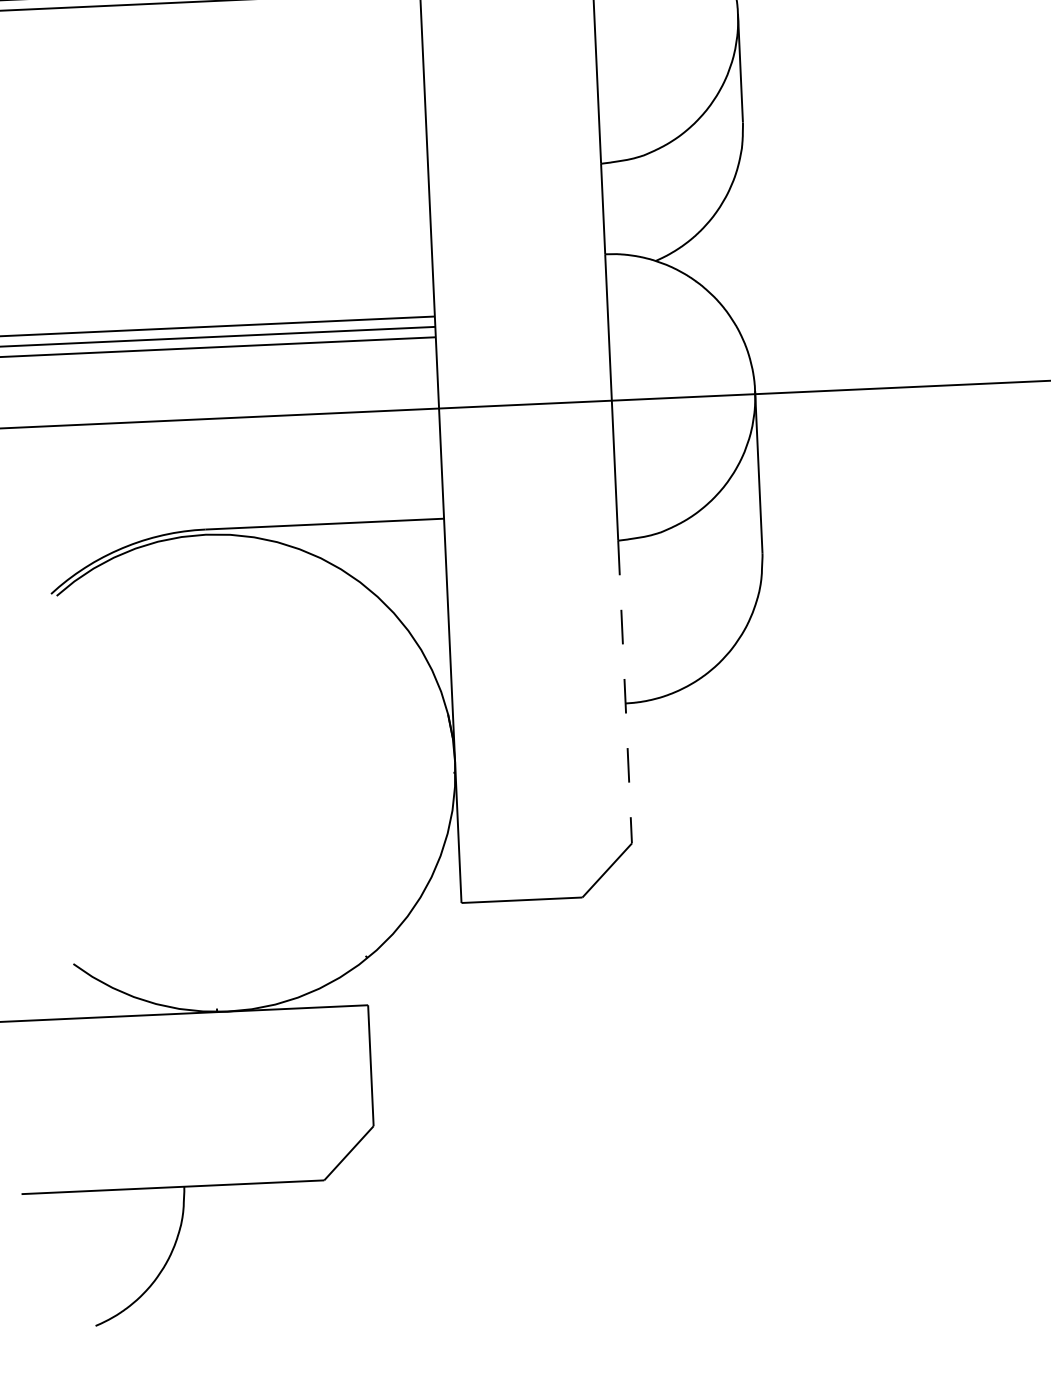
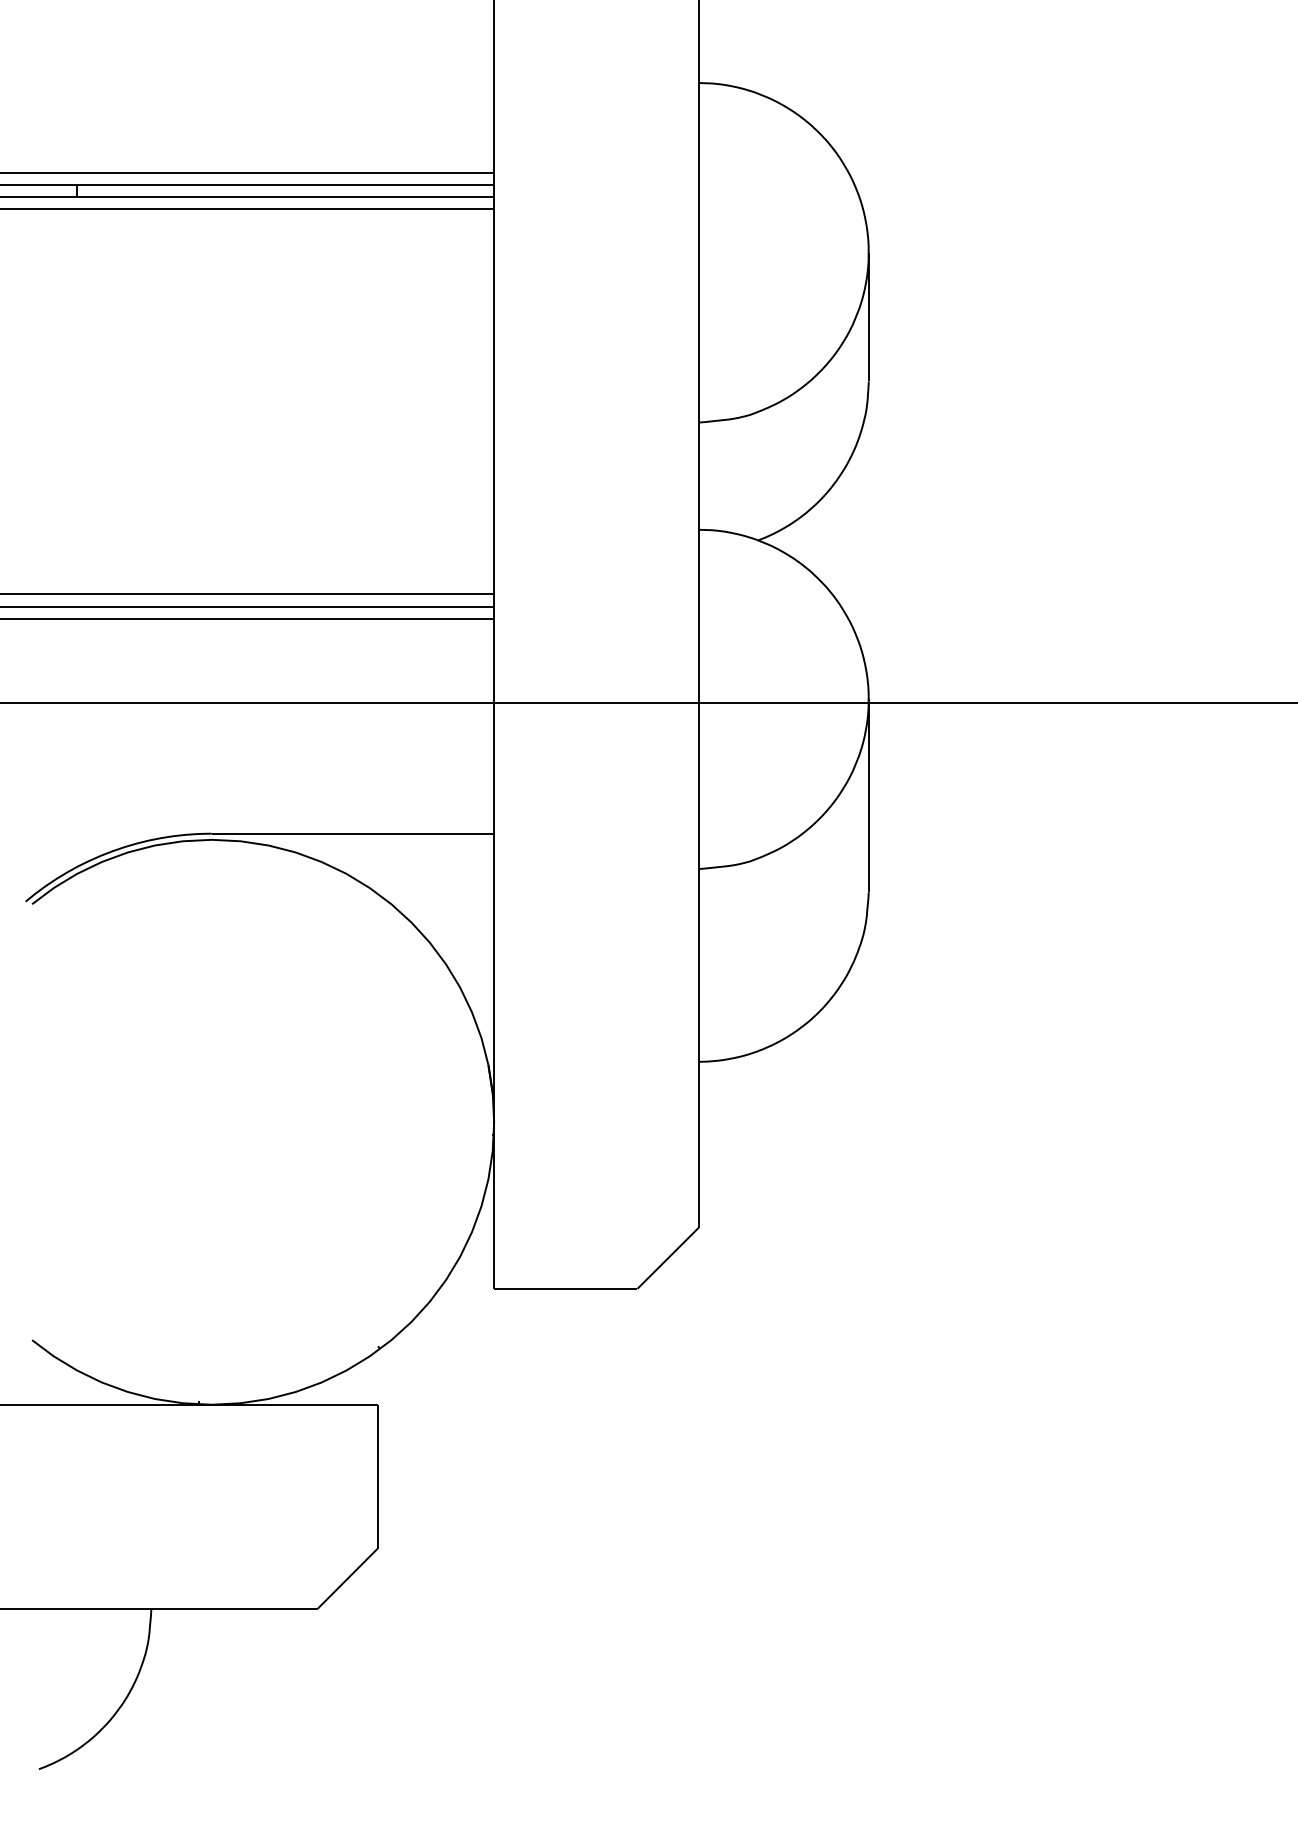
line: (624, 692) -> (698, 1048), dashed -> solid

